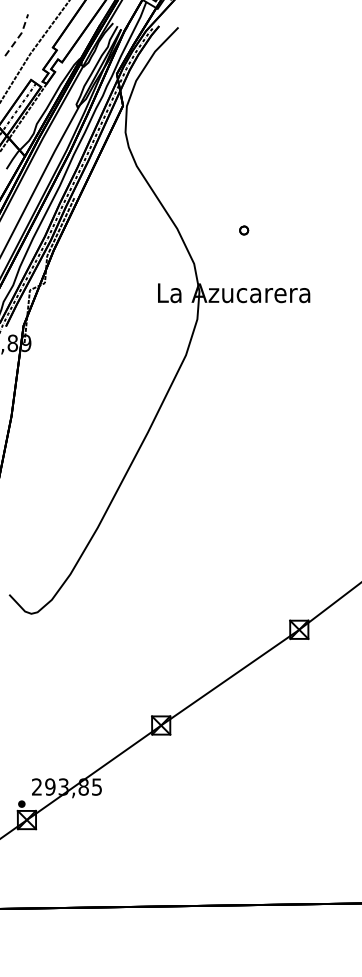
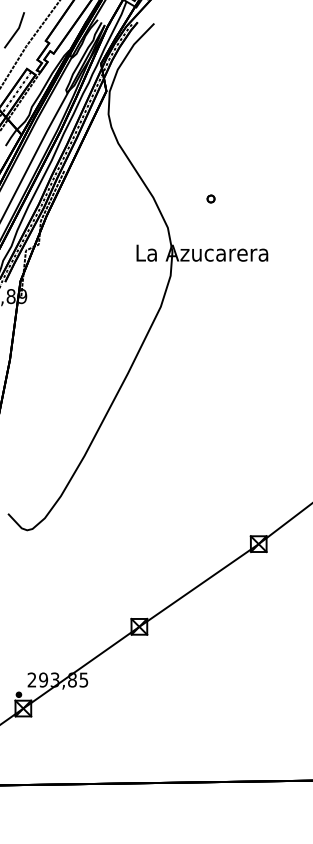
line: (19, 35) -> (16, 30), dashed -> solid

